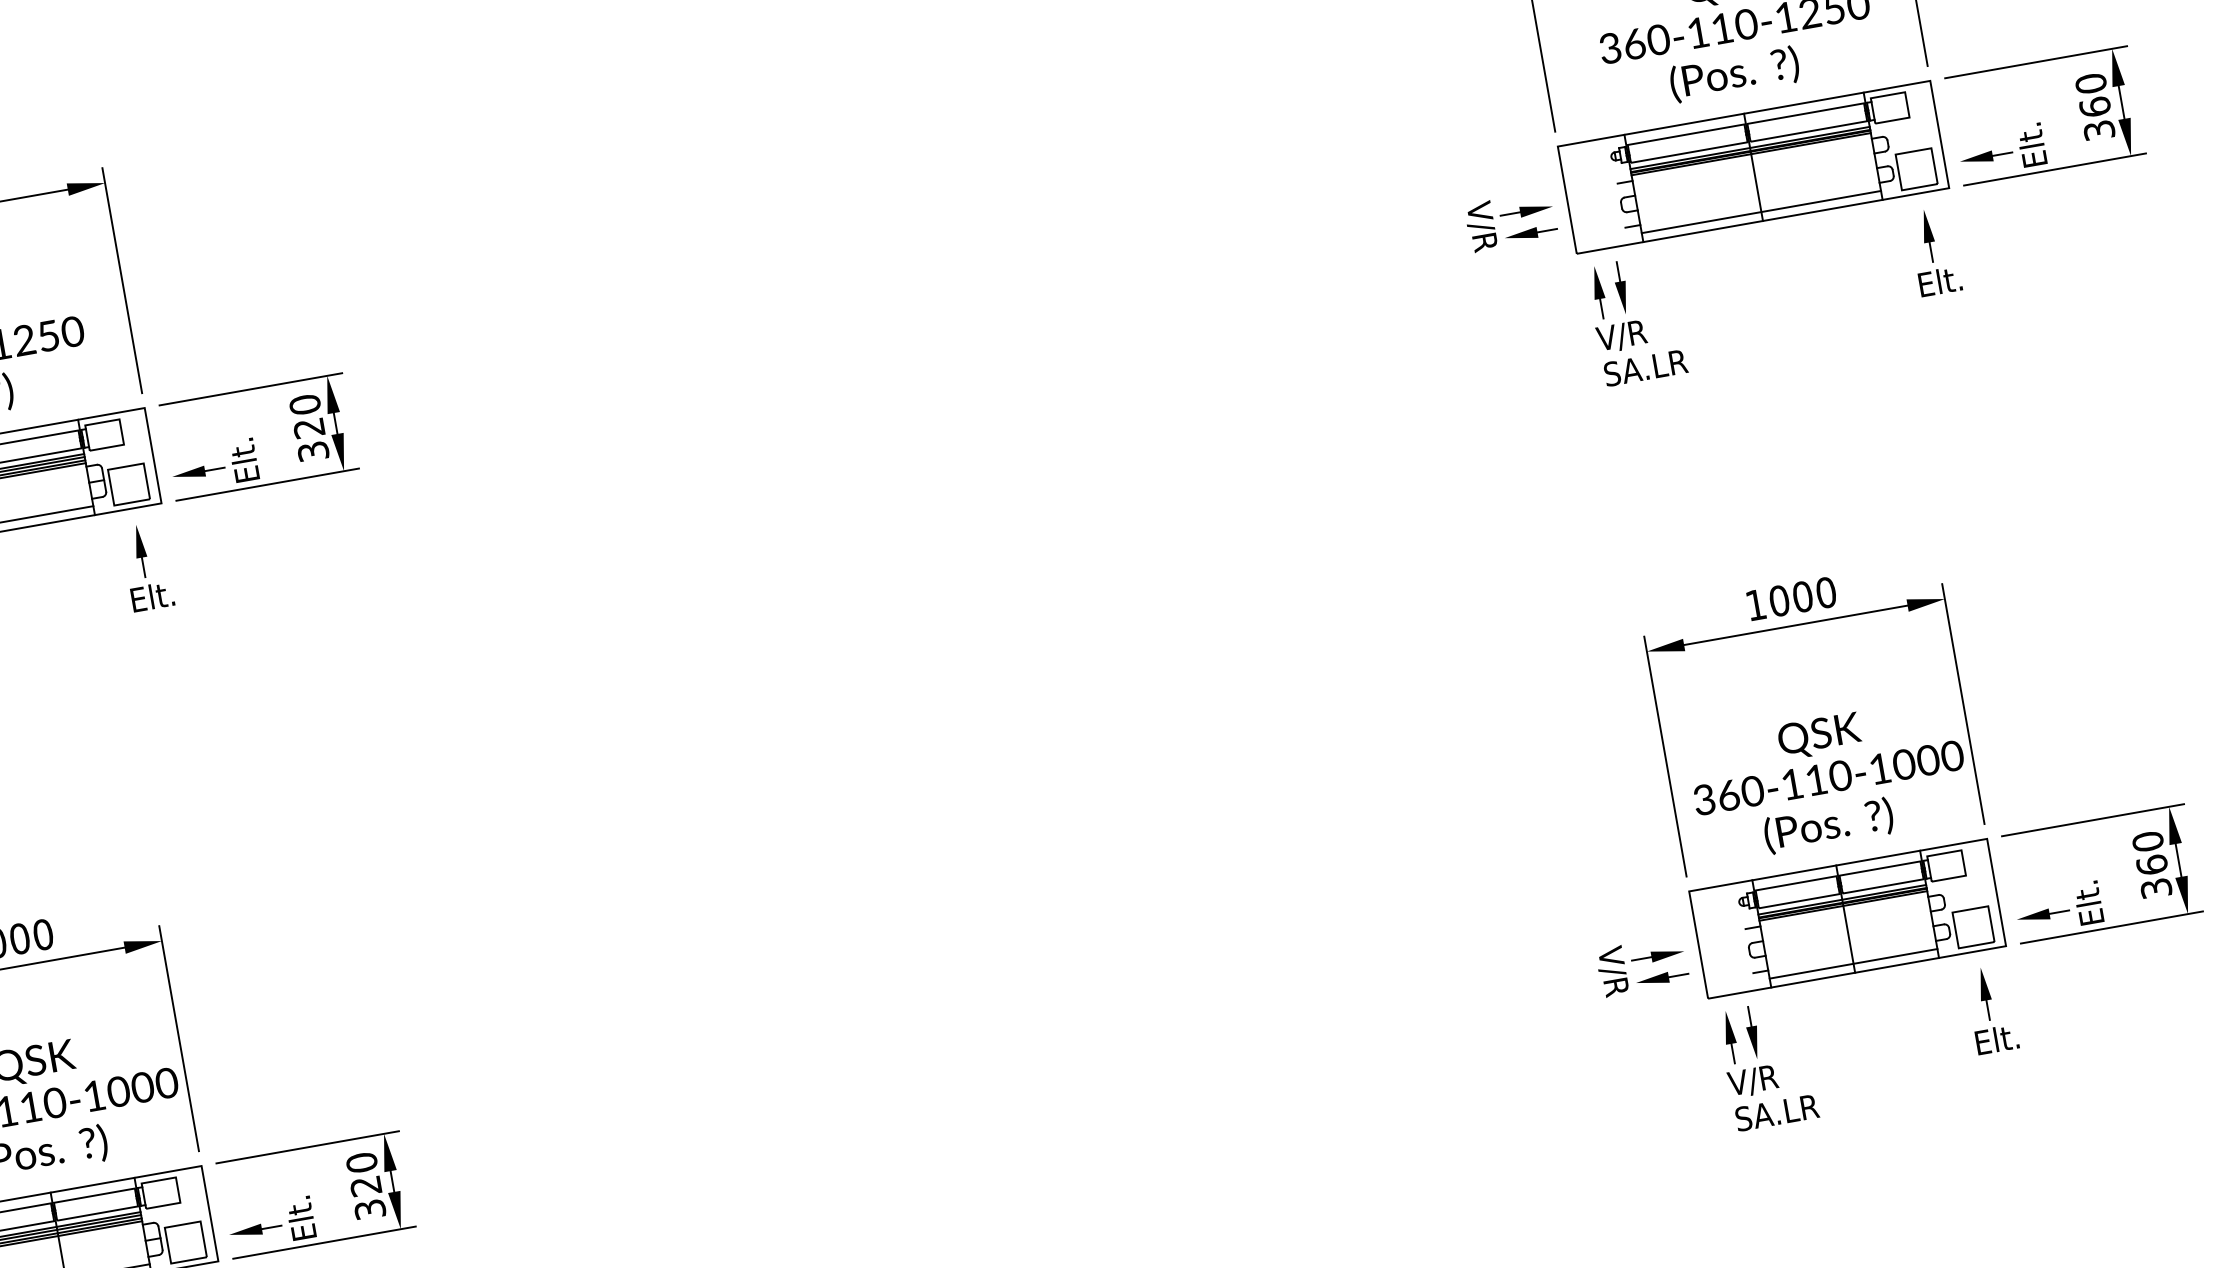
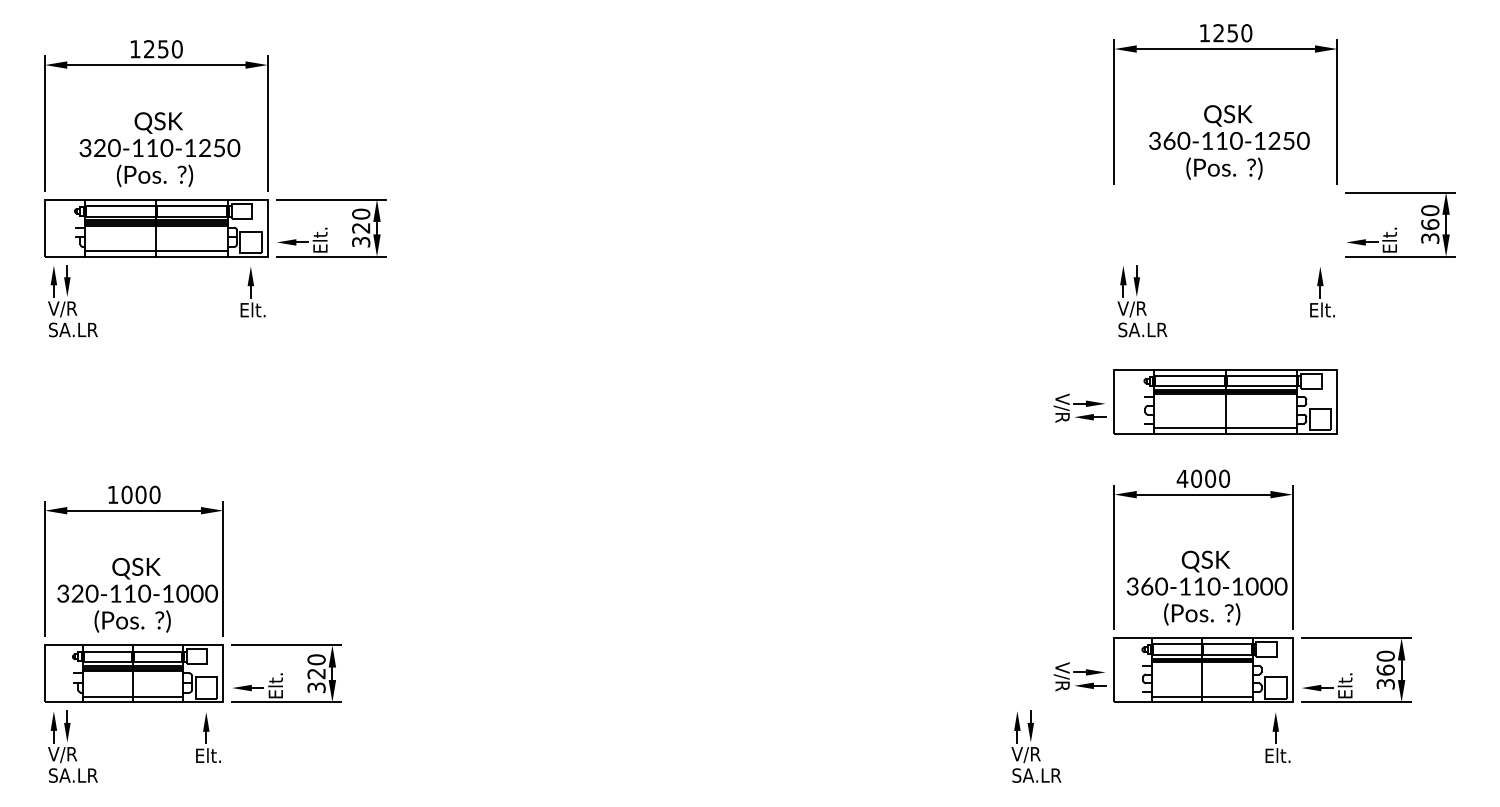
part: (1702, 176) -> (1195, 401), moved
text: (1755, 604) -> (1182, 478), 1000 -> 4000
part: (1767, 1064) -> (1036, 746), moved

